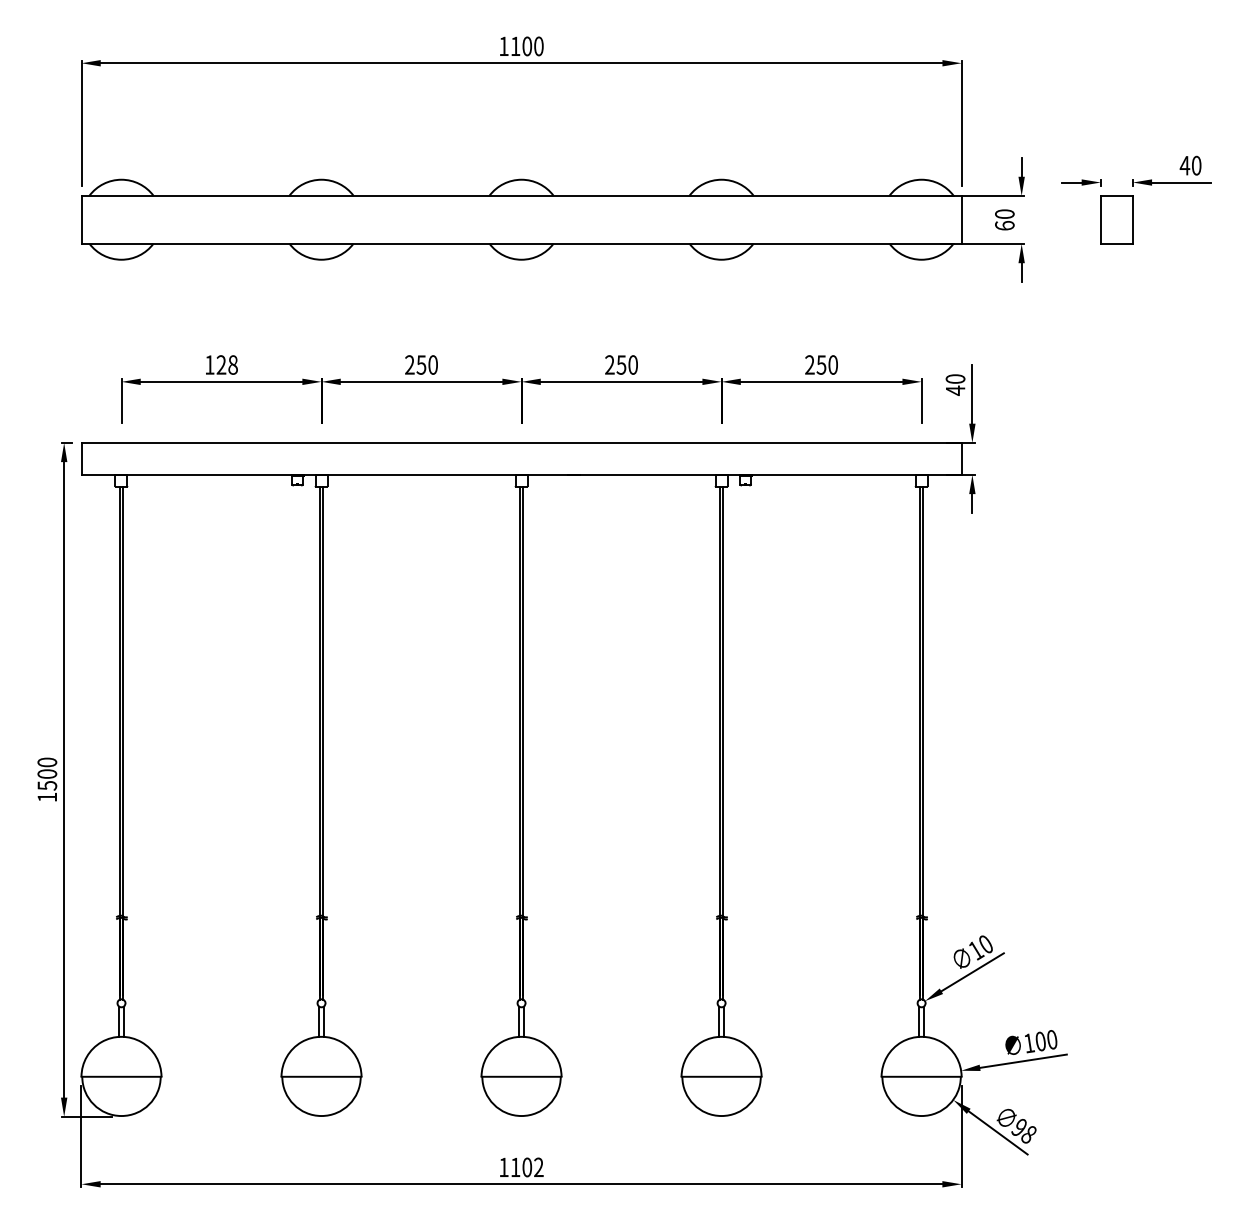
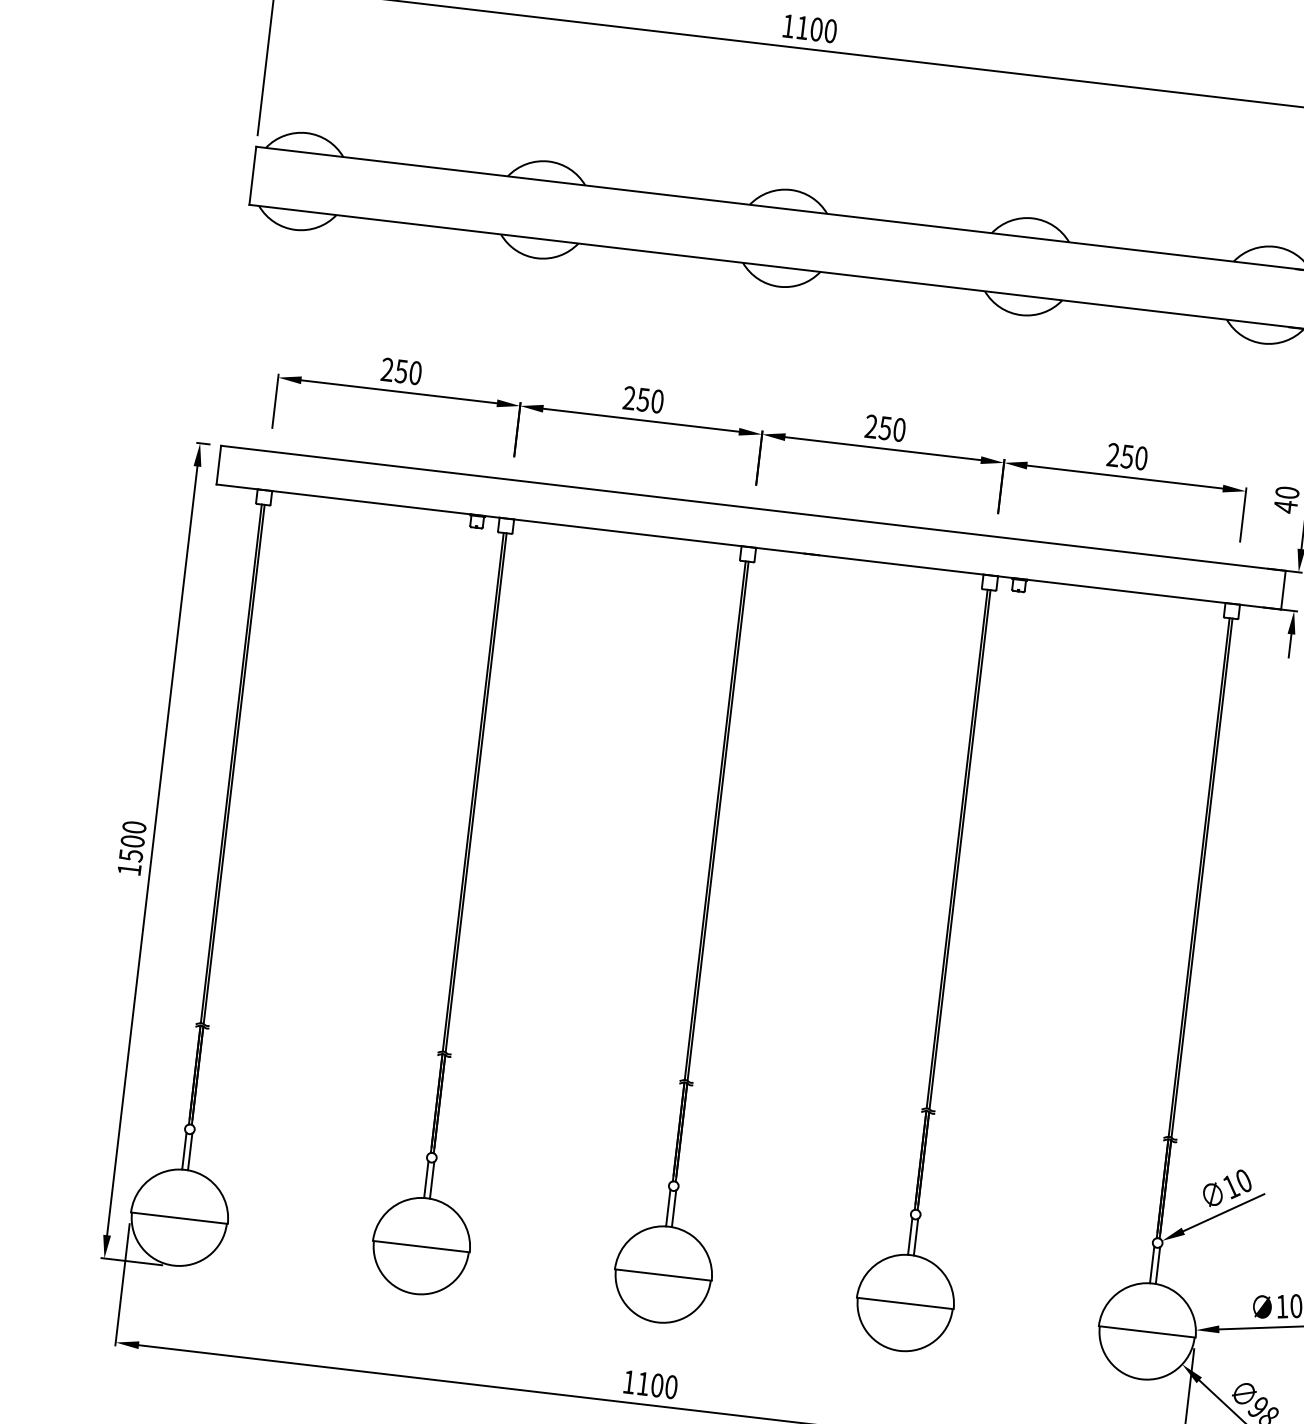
text: (221, 364) -> (401, 370), 128 -> 250
text: (538, 1167) -> (670, 1387), 1102 -> 1100

